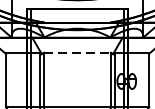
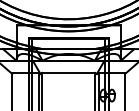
line: (78, 52) -> (69, 72), dashed -> solid

